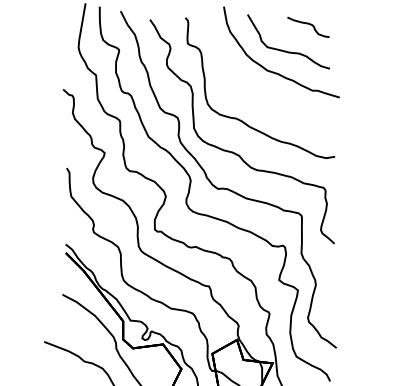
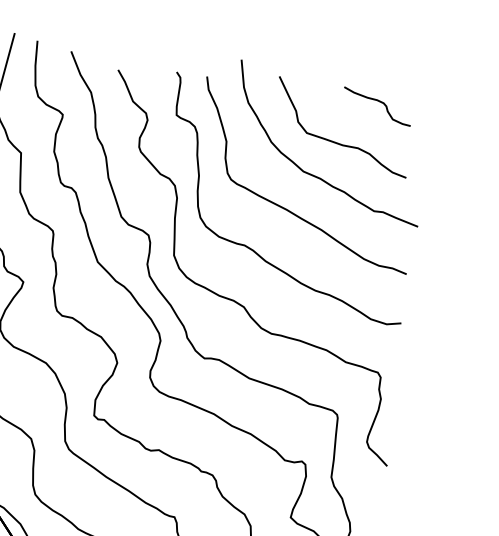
part: (259, 93) -> (286, 207), added

